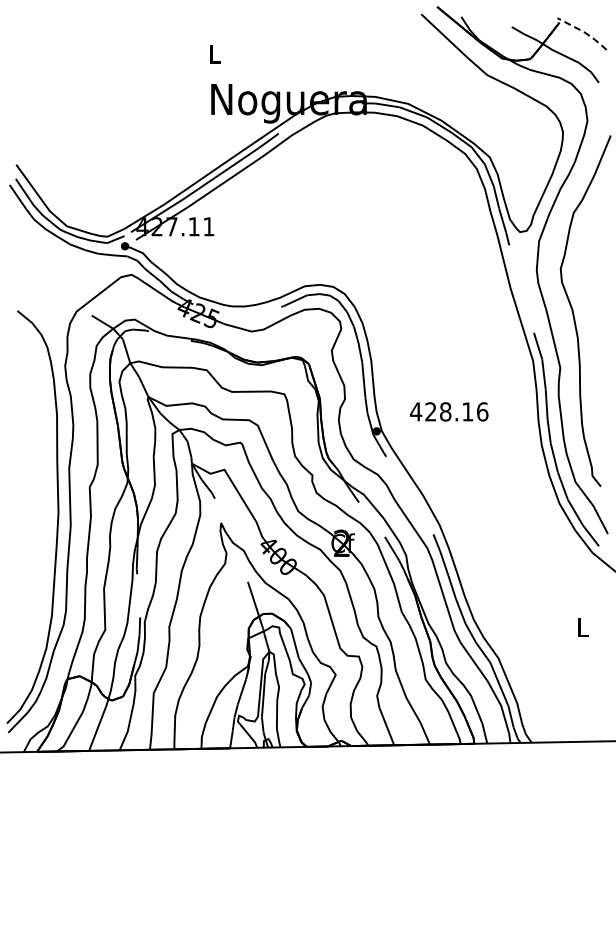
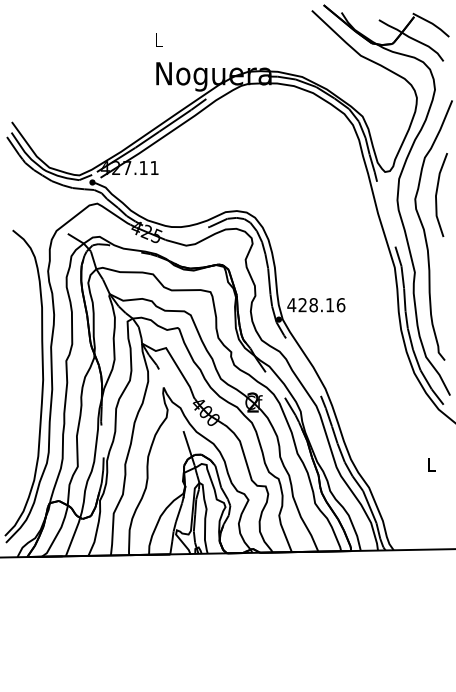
line: (584, 31) -> (432, 23), dashed -> solid
line: (590, 261) -> (437, 193), added
text: (449, 411) -> (316, 304), moved

